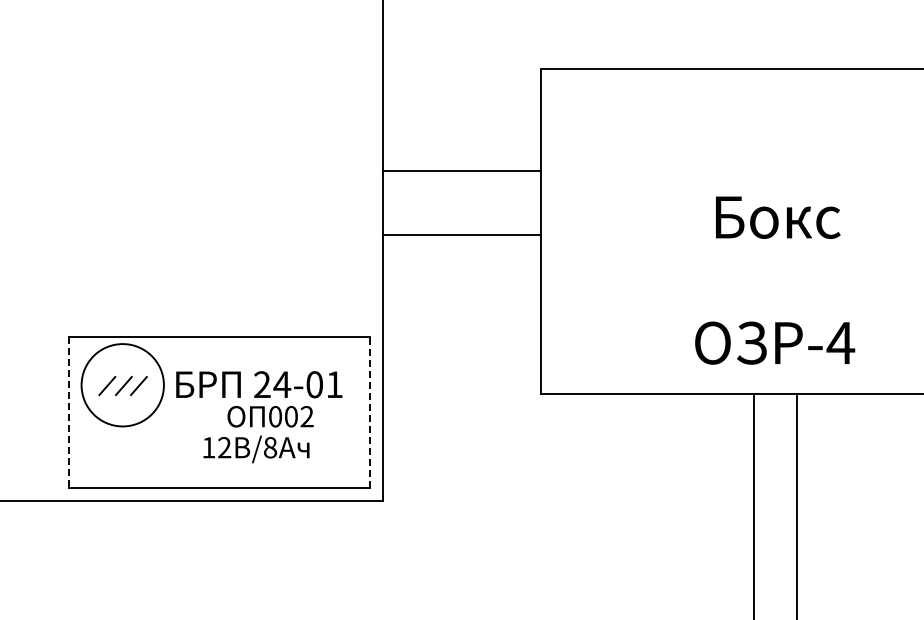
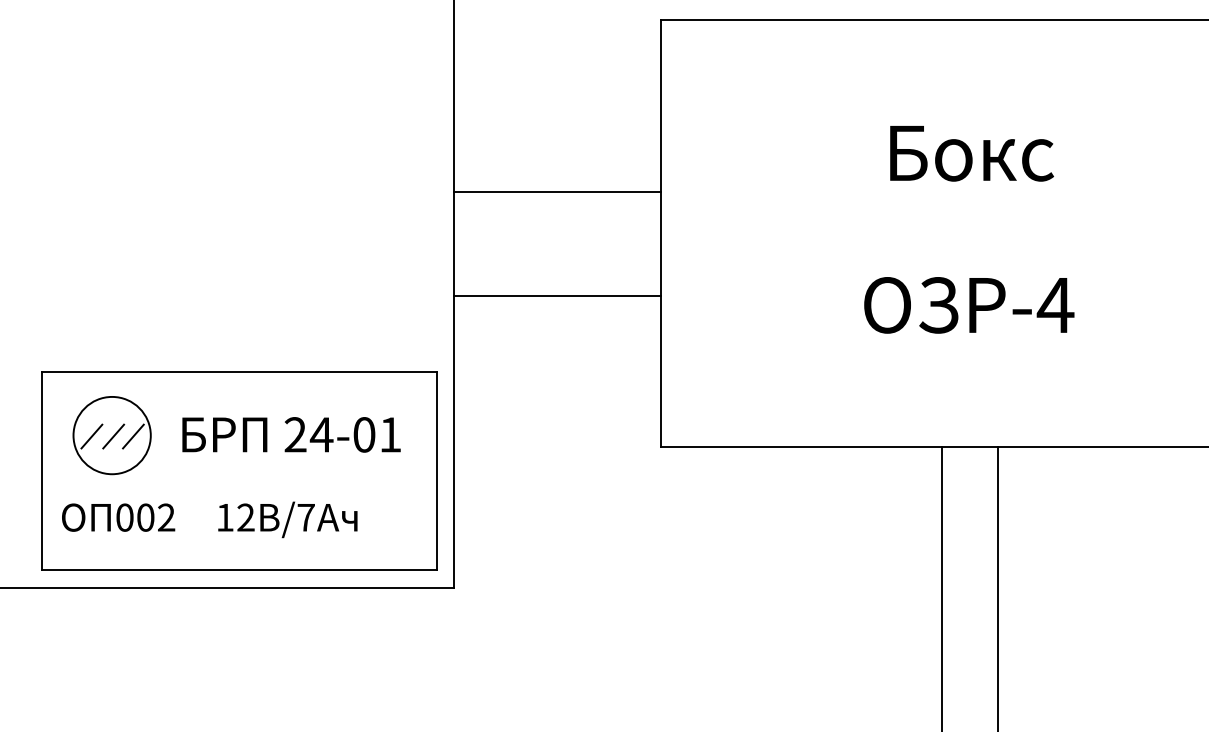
line: (461, 170) -> (557, 191), moved
text: (778, 217) -> (972, 153), moved
line: (461, 234) -> (557, 295), moved
text: (775, 342) -> (969, 304), moved
circle: (122, 384) -> (111, 434), size x0.71
line: (370, 411) -> (437, 470), dashed -> solid
line: (69, 412) -> (42, 471), dashed -> solid
text: (270, 416) -> (118, 517), moved
text: (270, 447) -> (306, 517), /8 -> /7

